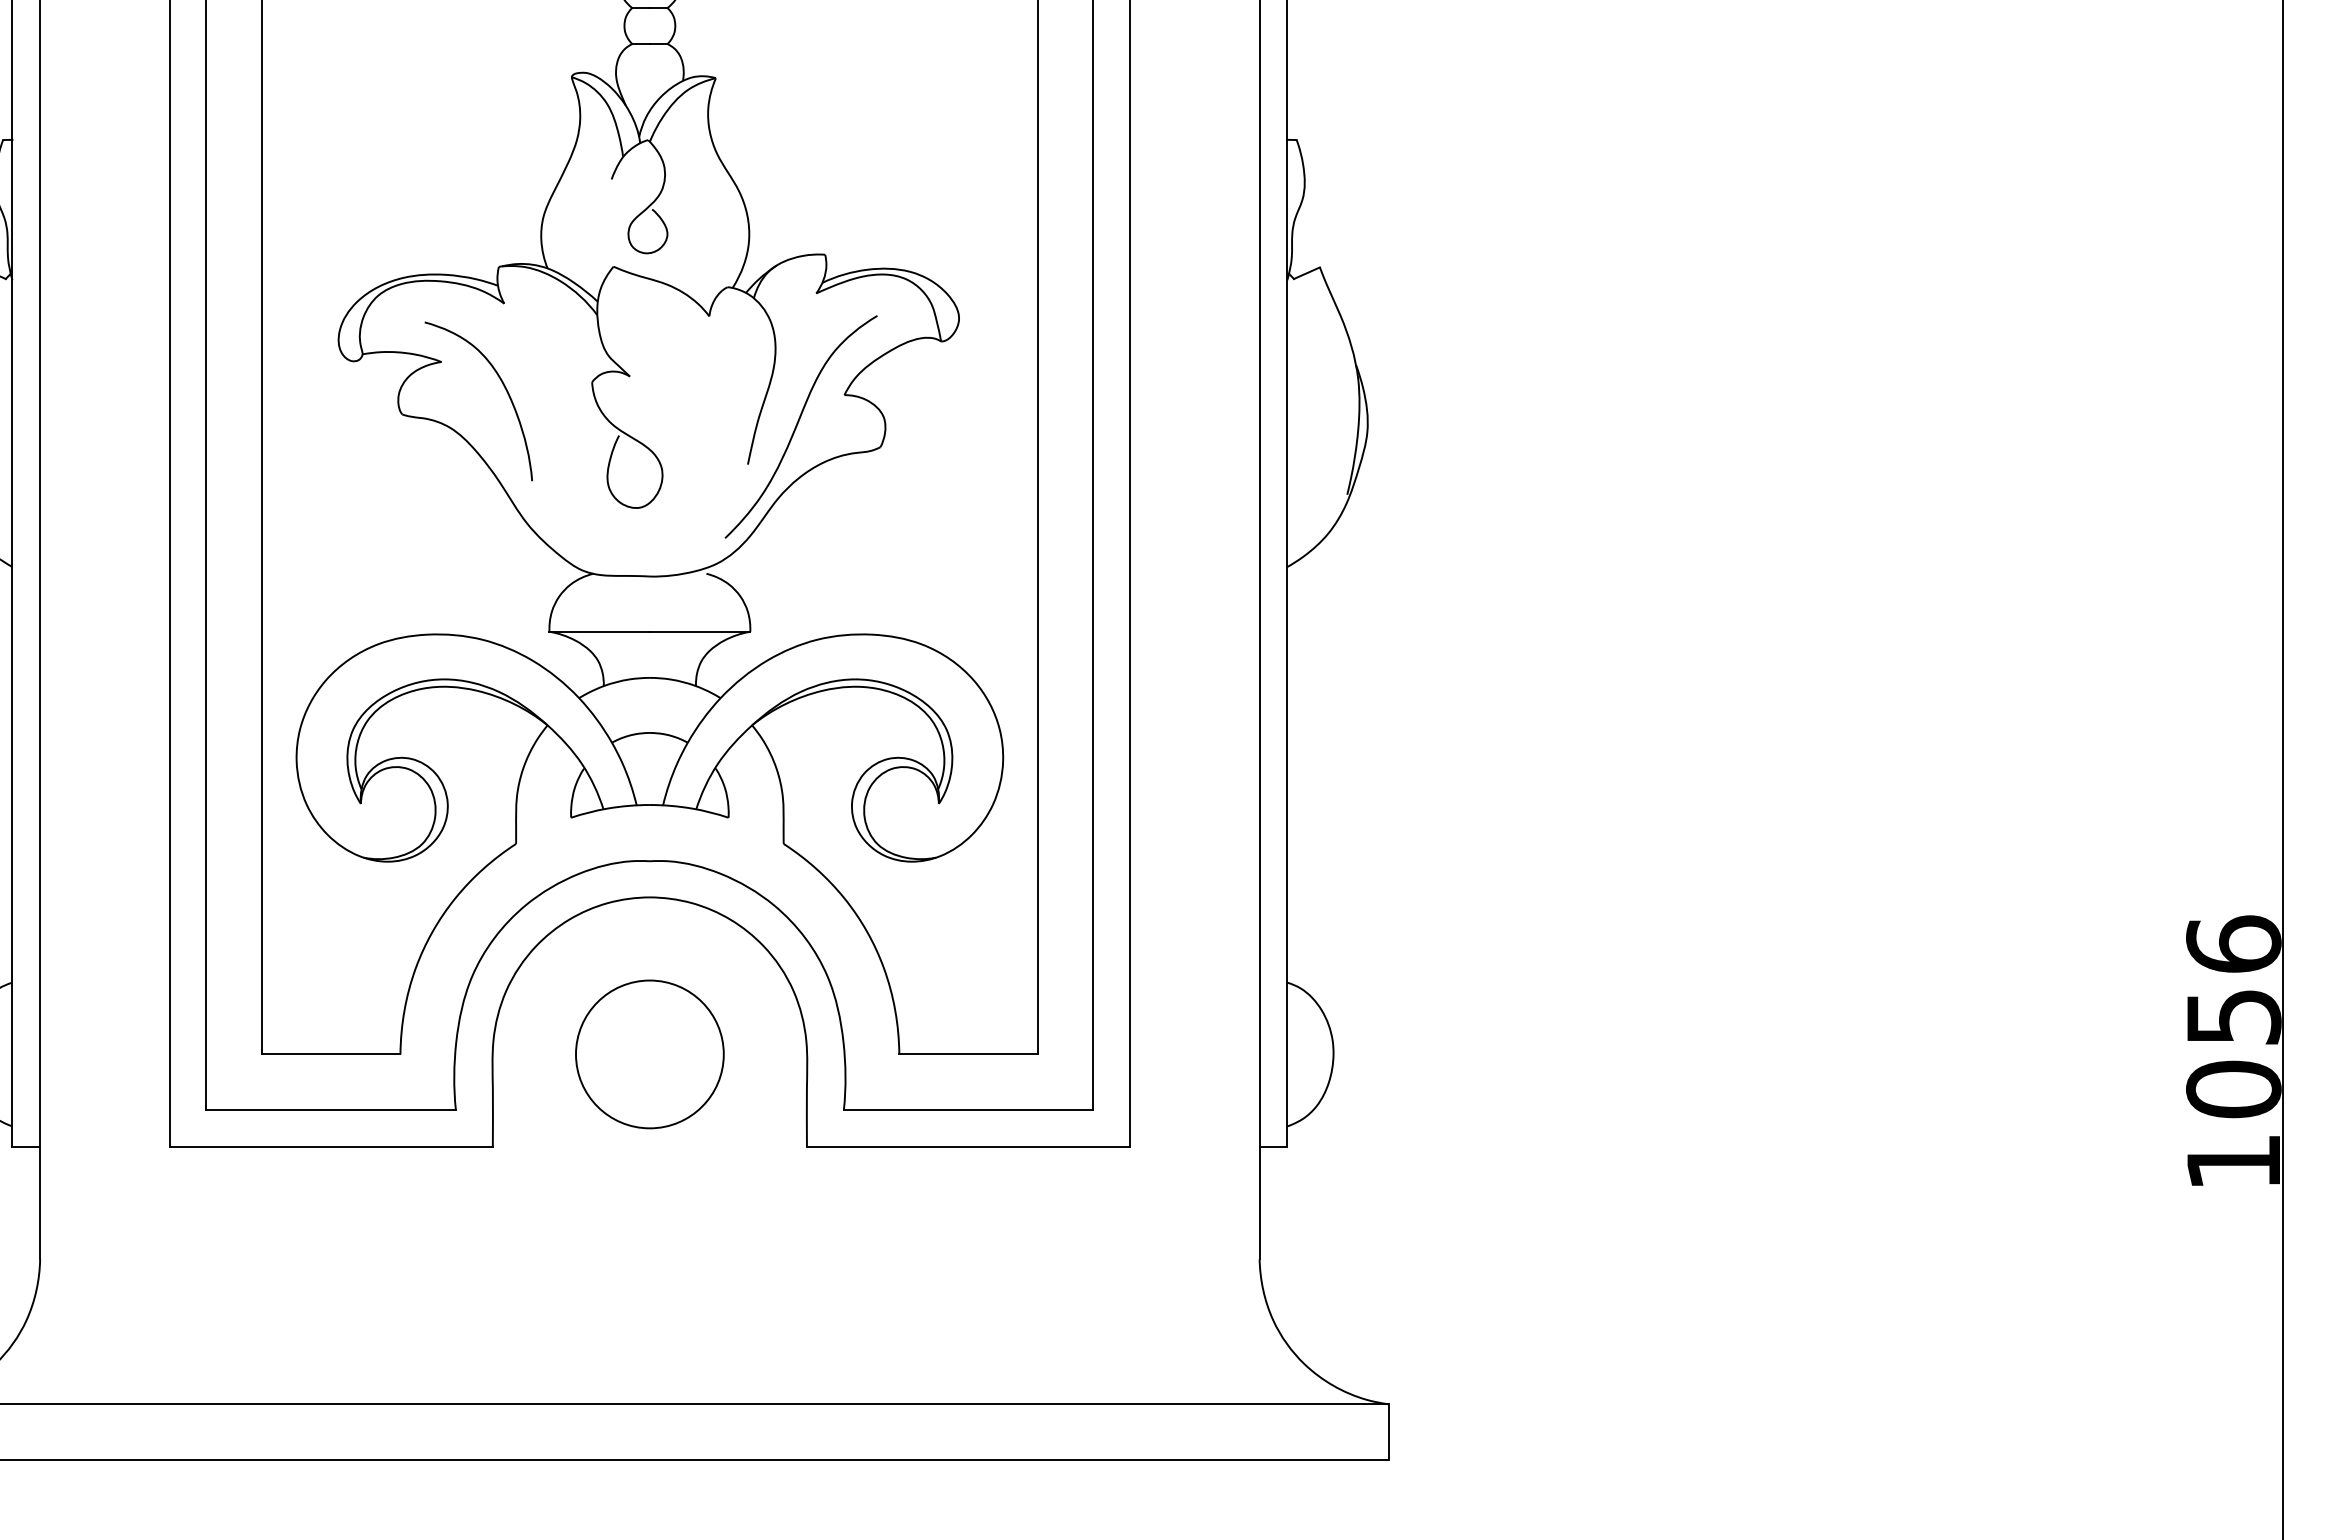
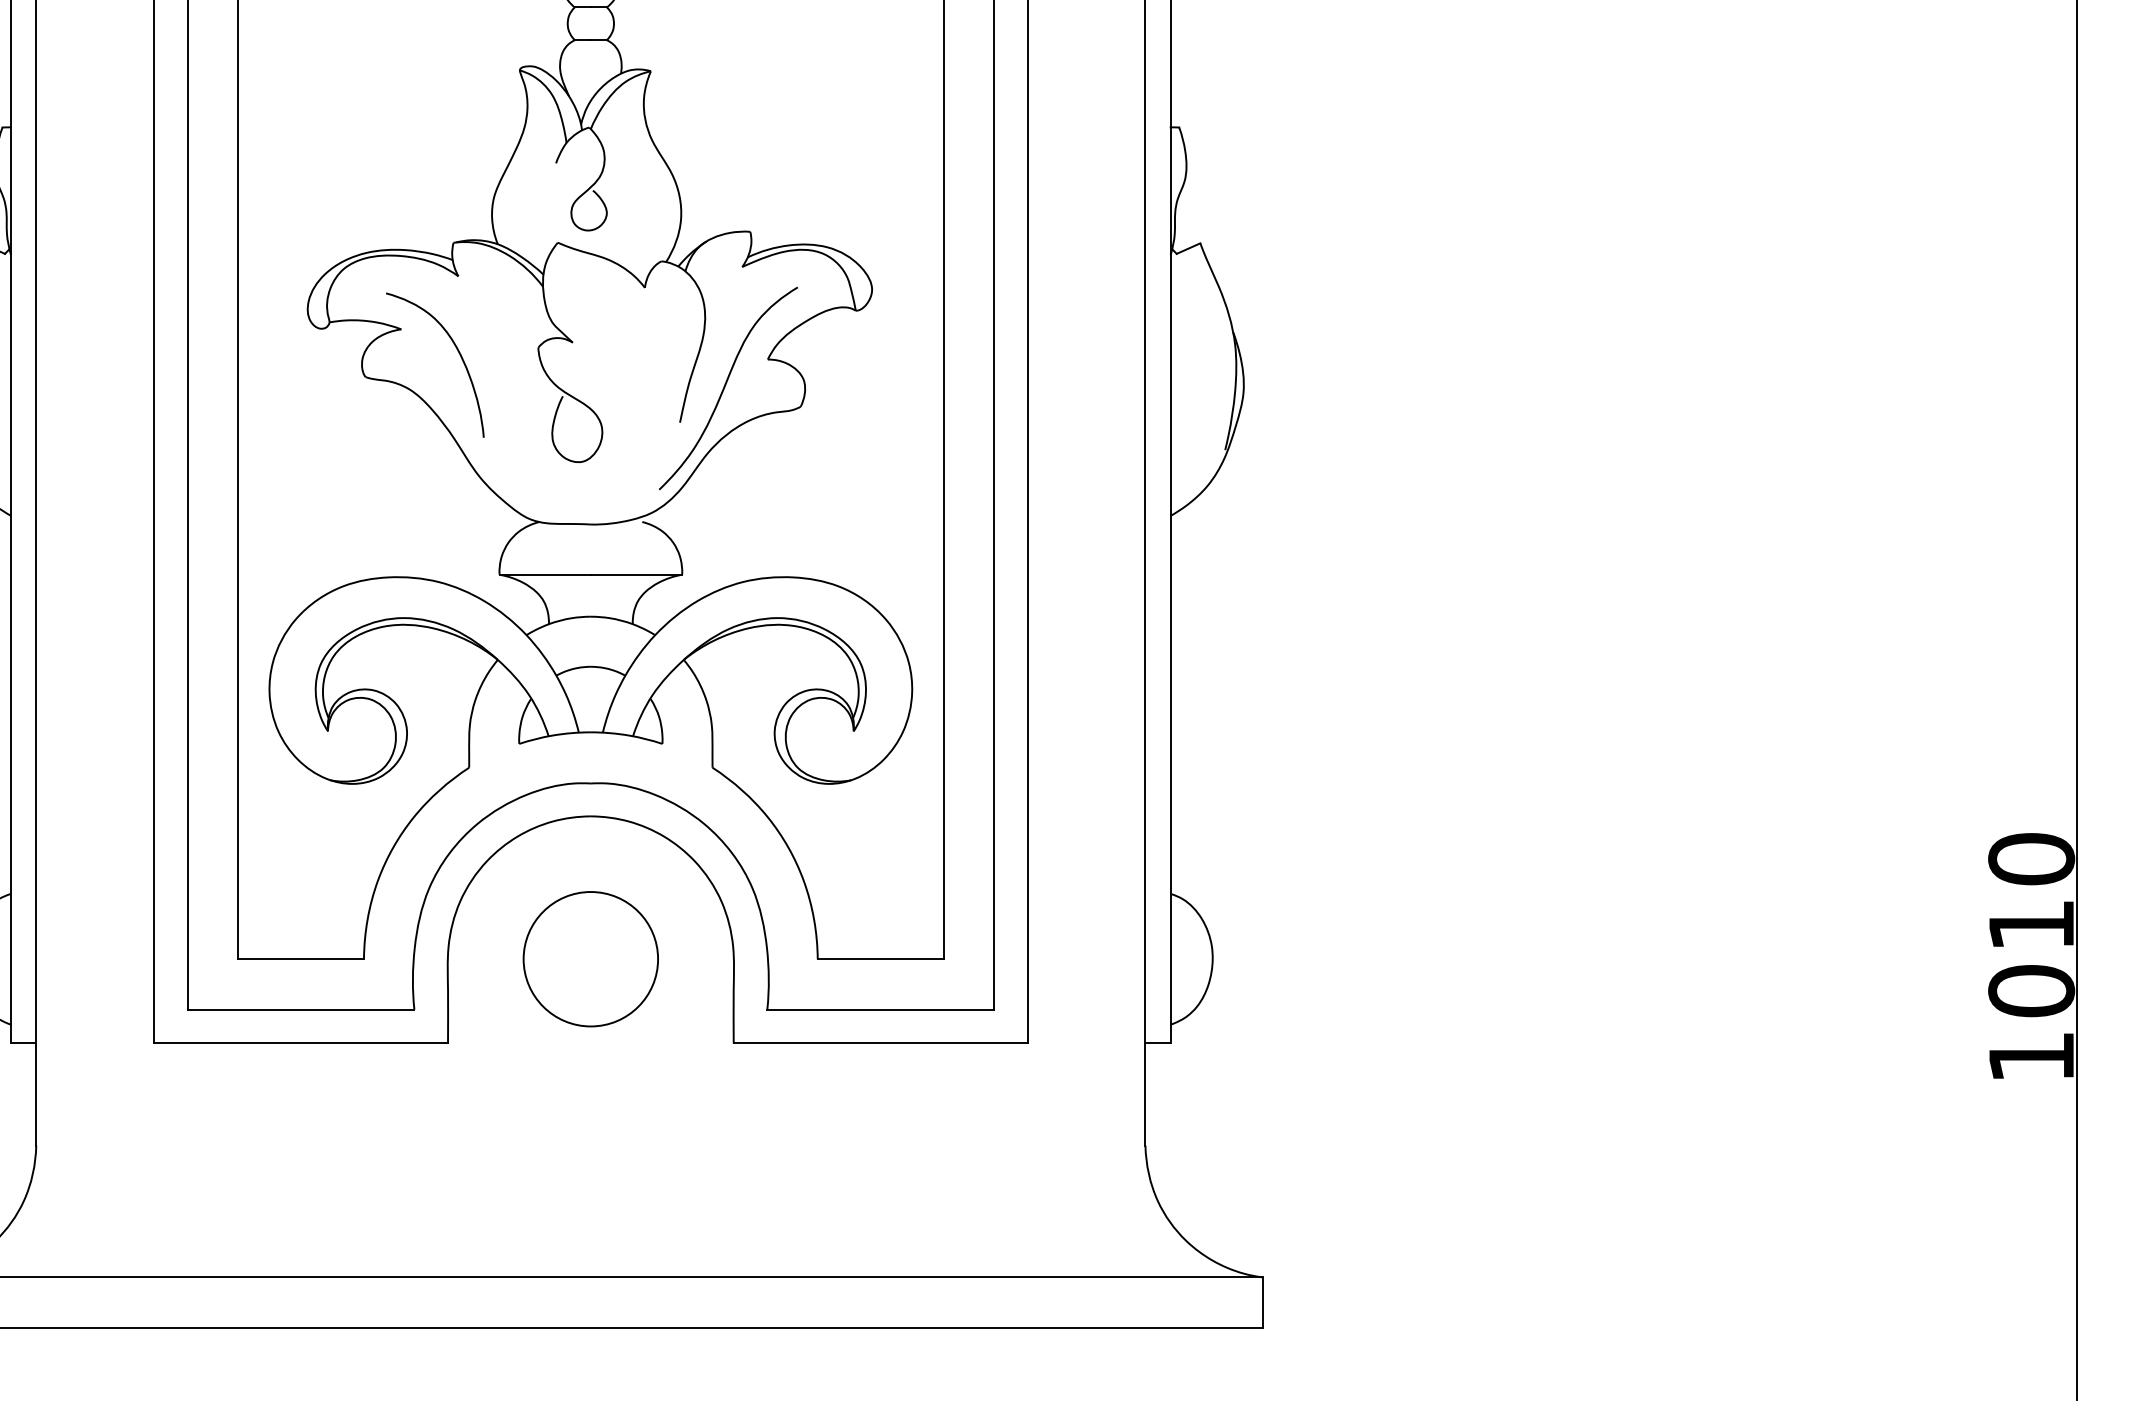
text: (2233, 979) -> (2031, 891), 1056 -> 1010

